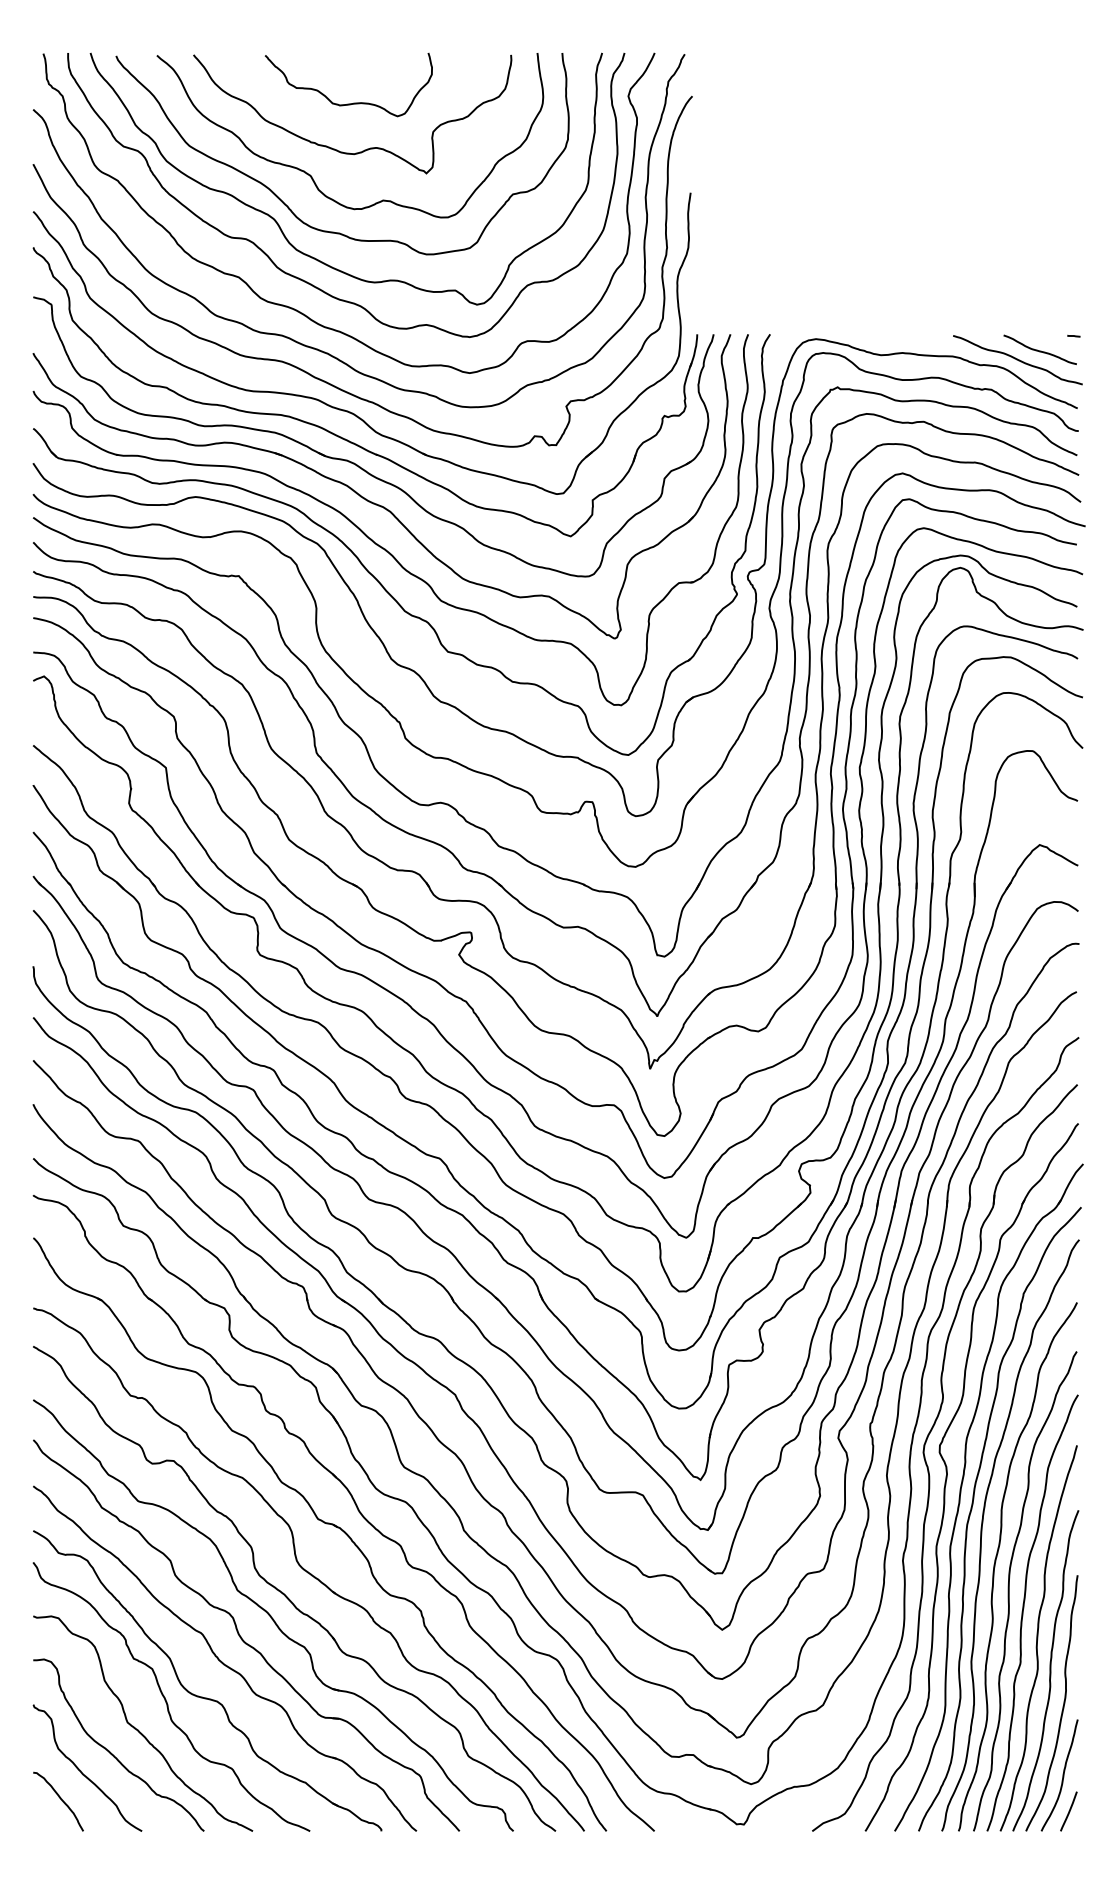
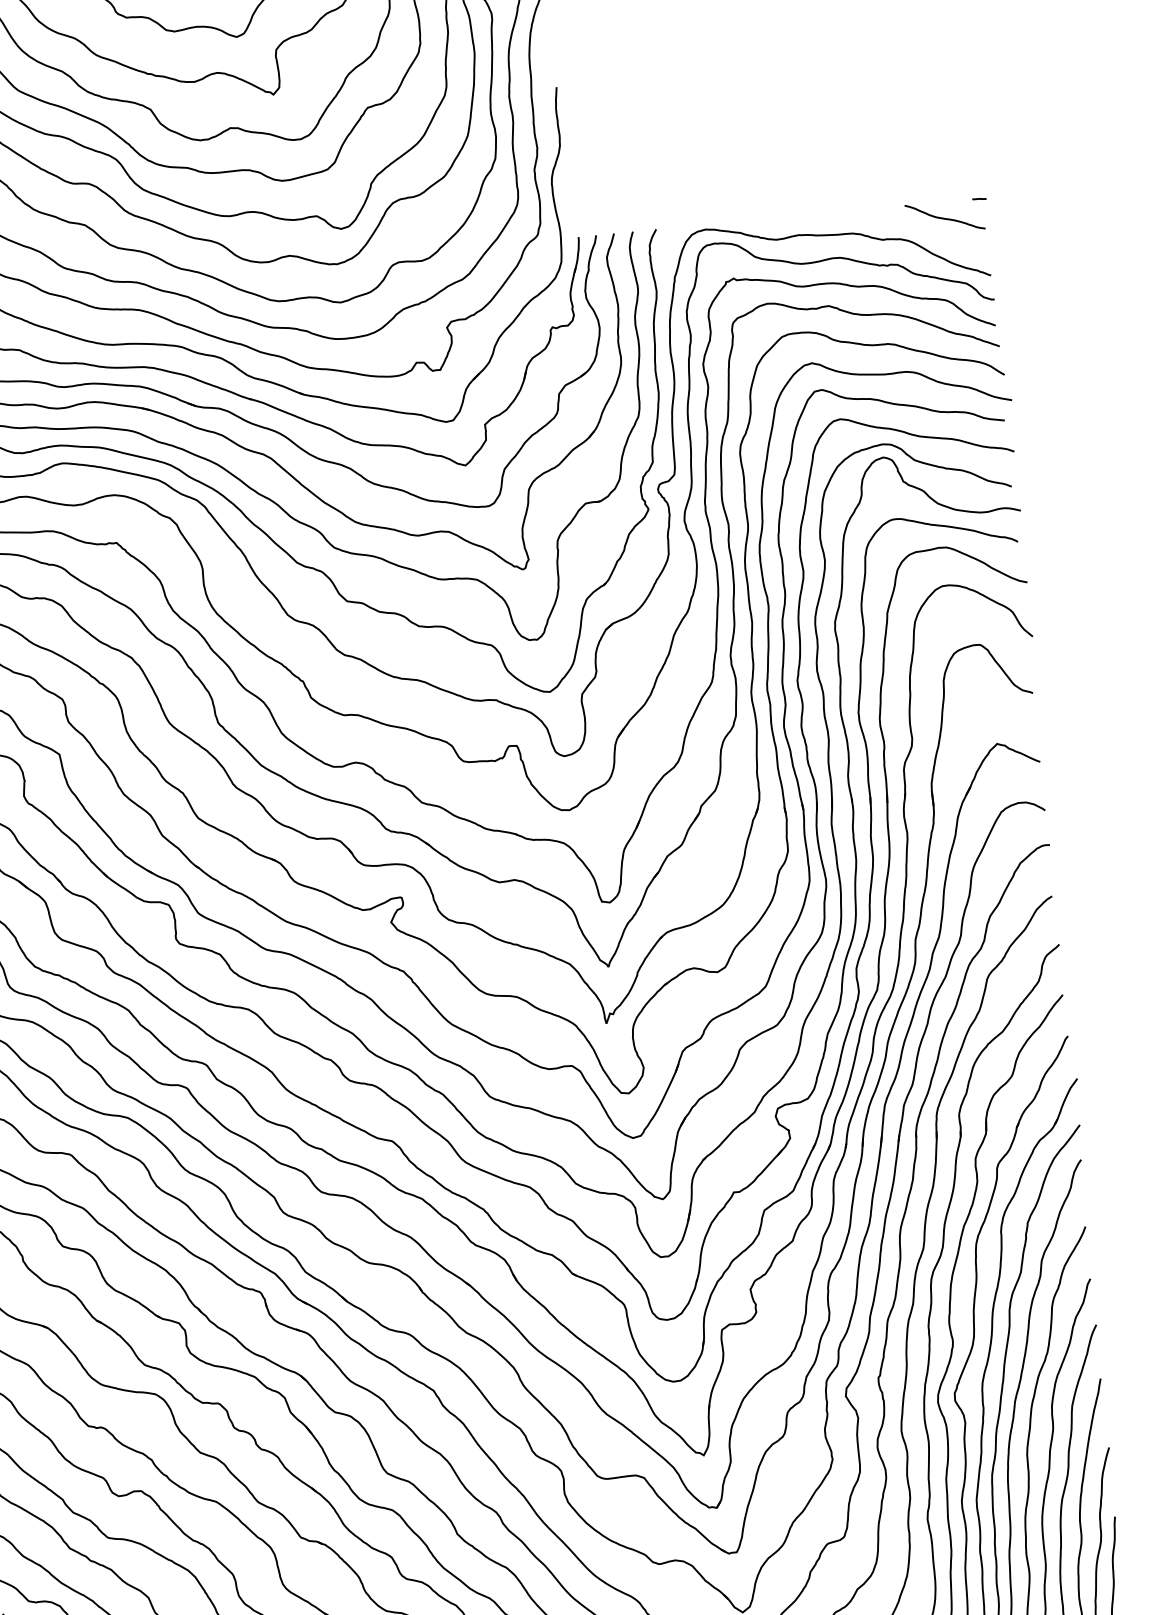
curve: (1017, 360) -> (922, 230), removed

